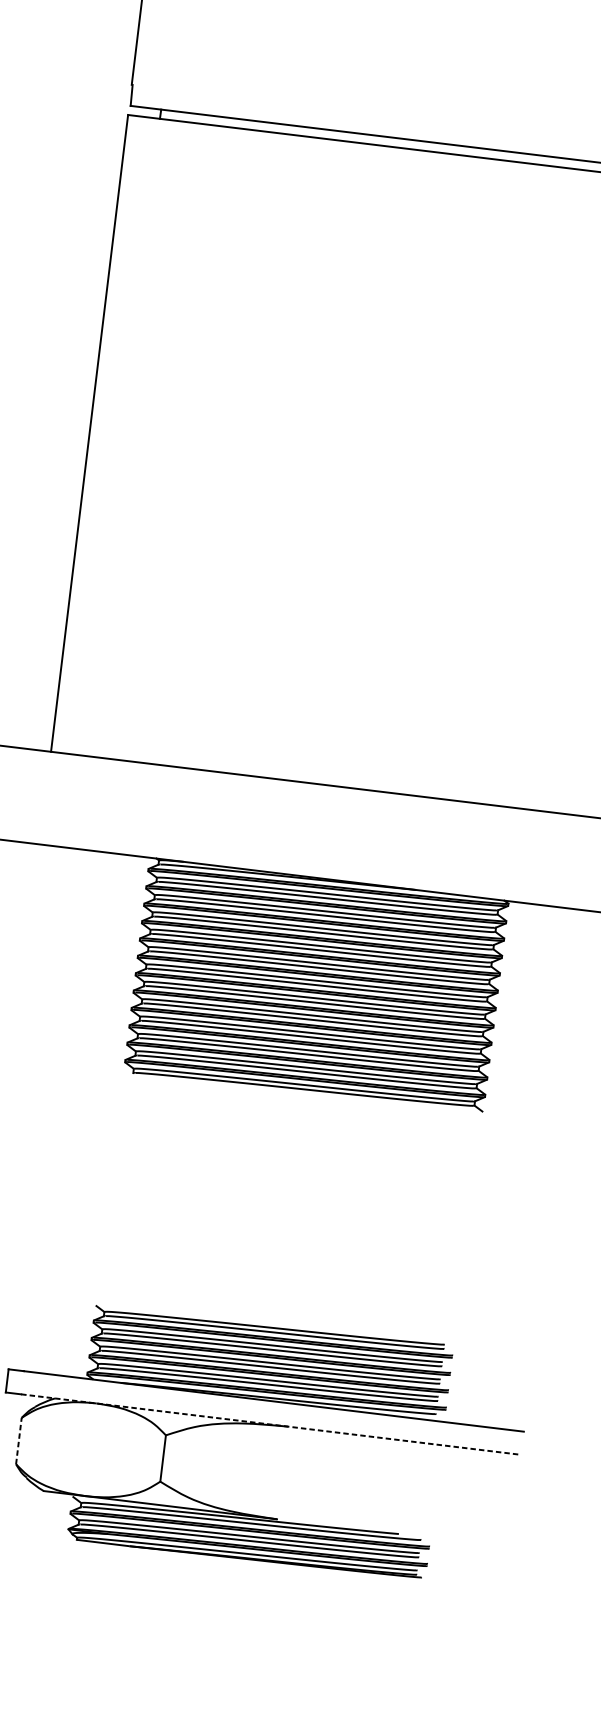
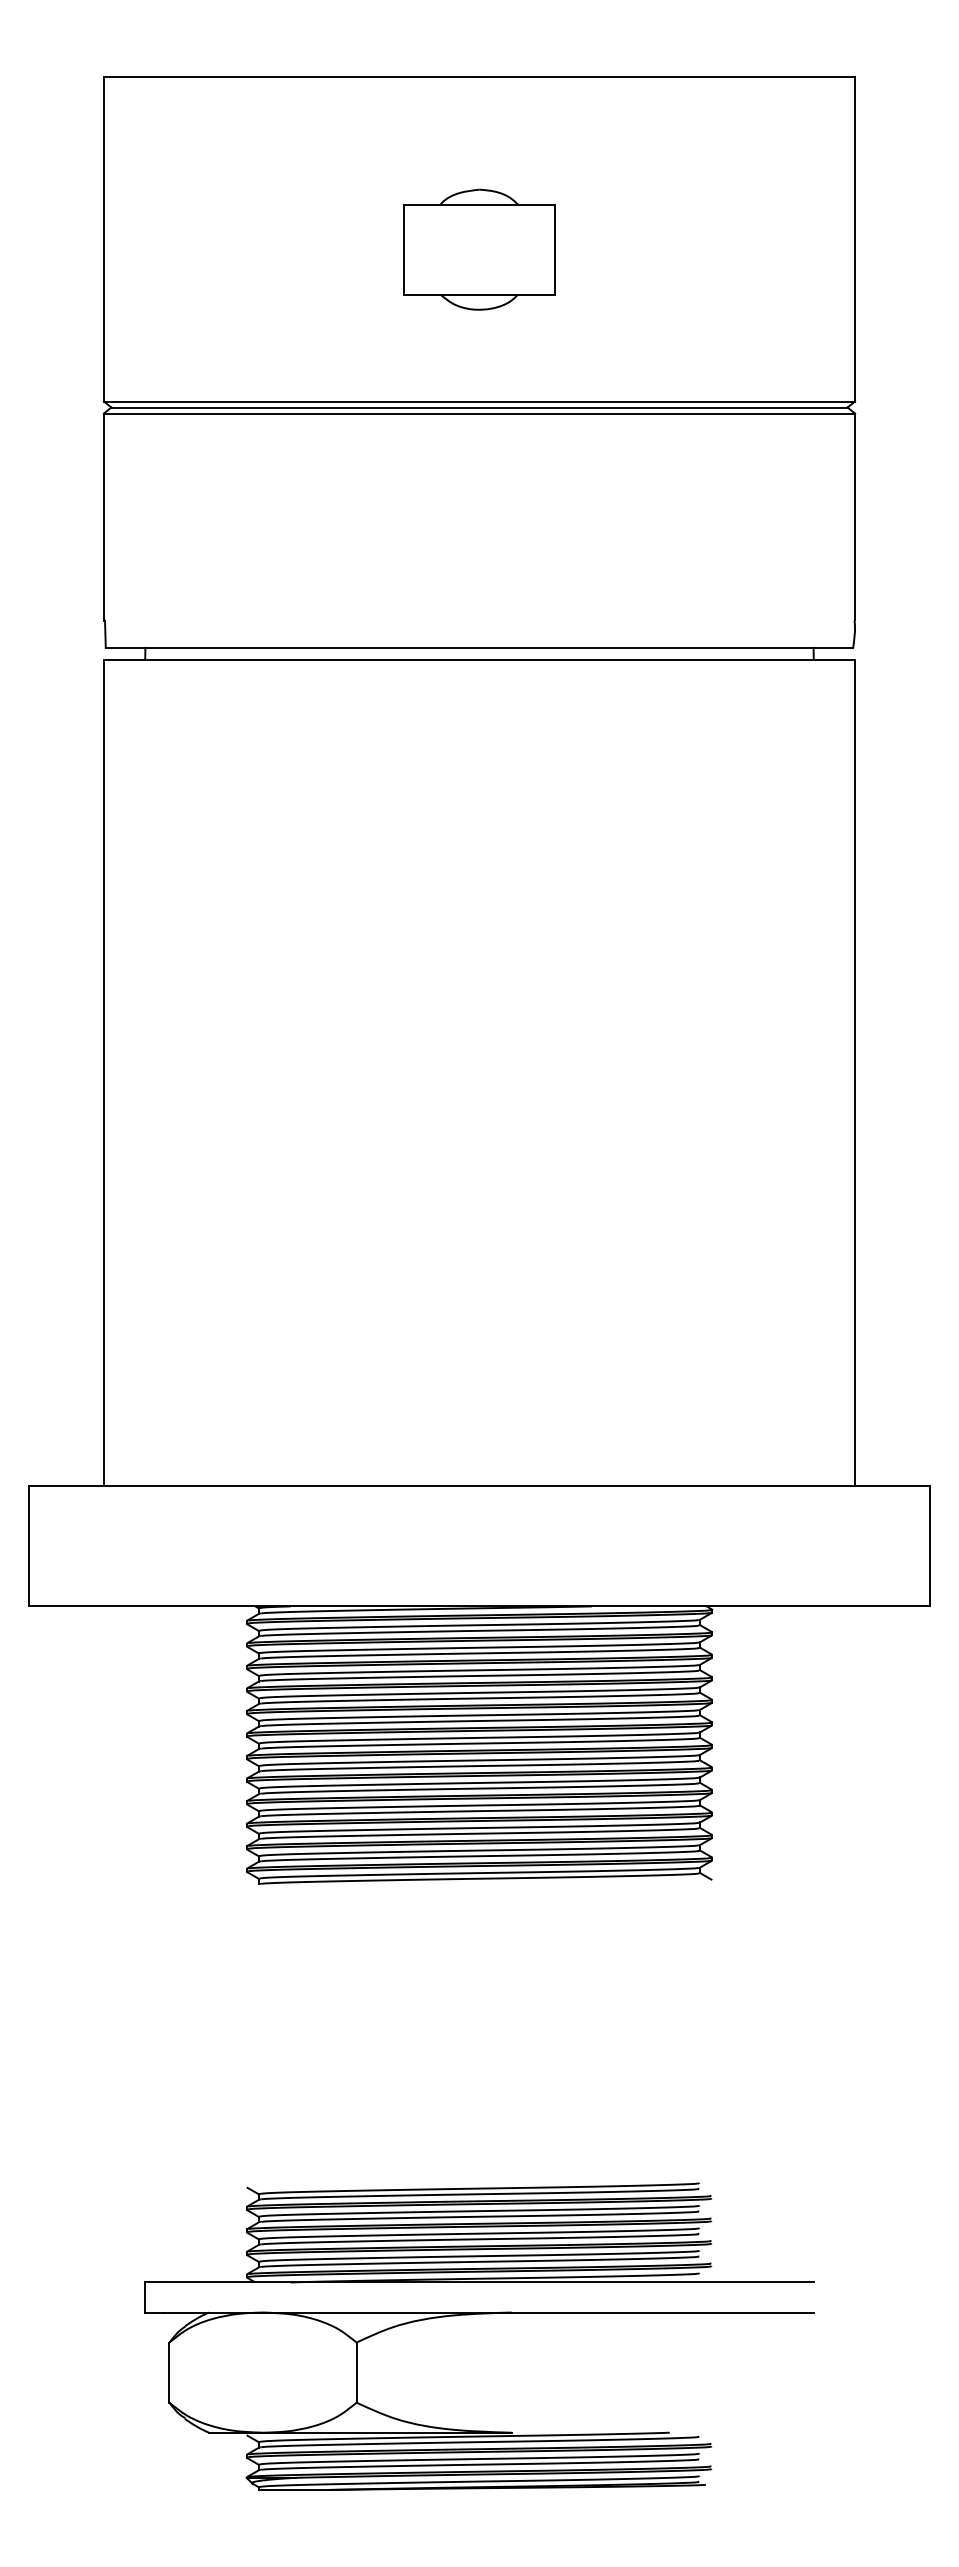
line: (271, 1424) -> (489, 2312), dashed -> solid
line: (18, 1440) -> (169, 2372), dashed -> solid

